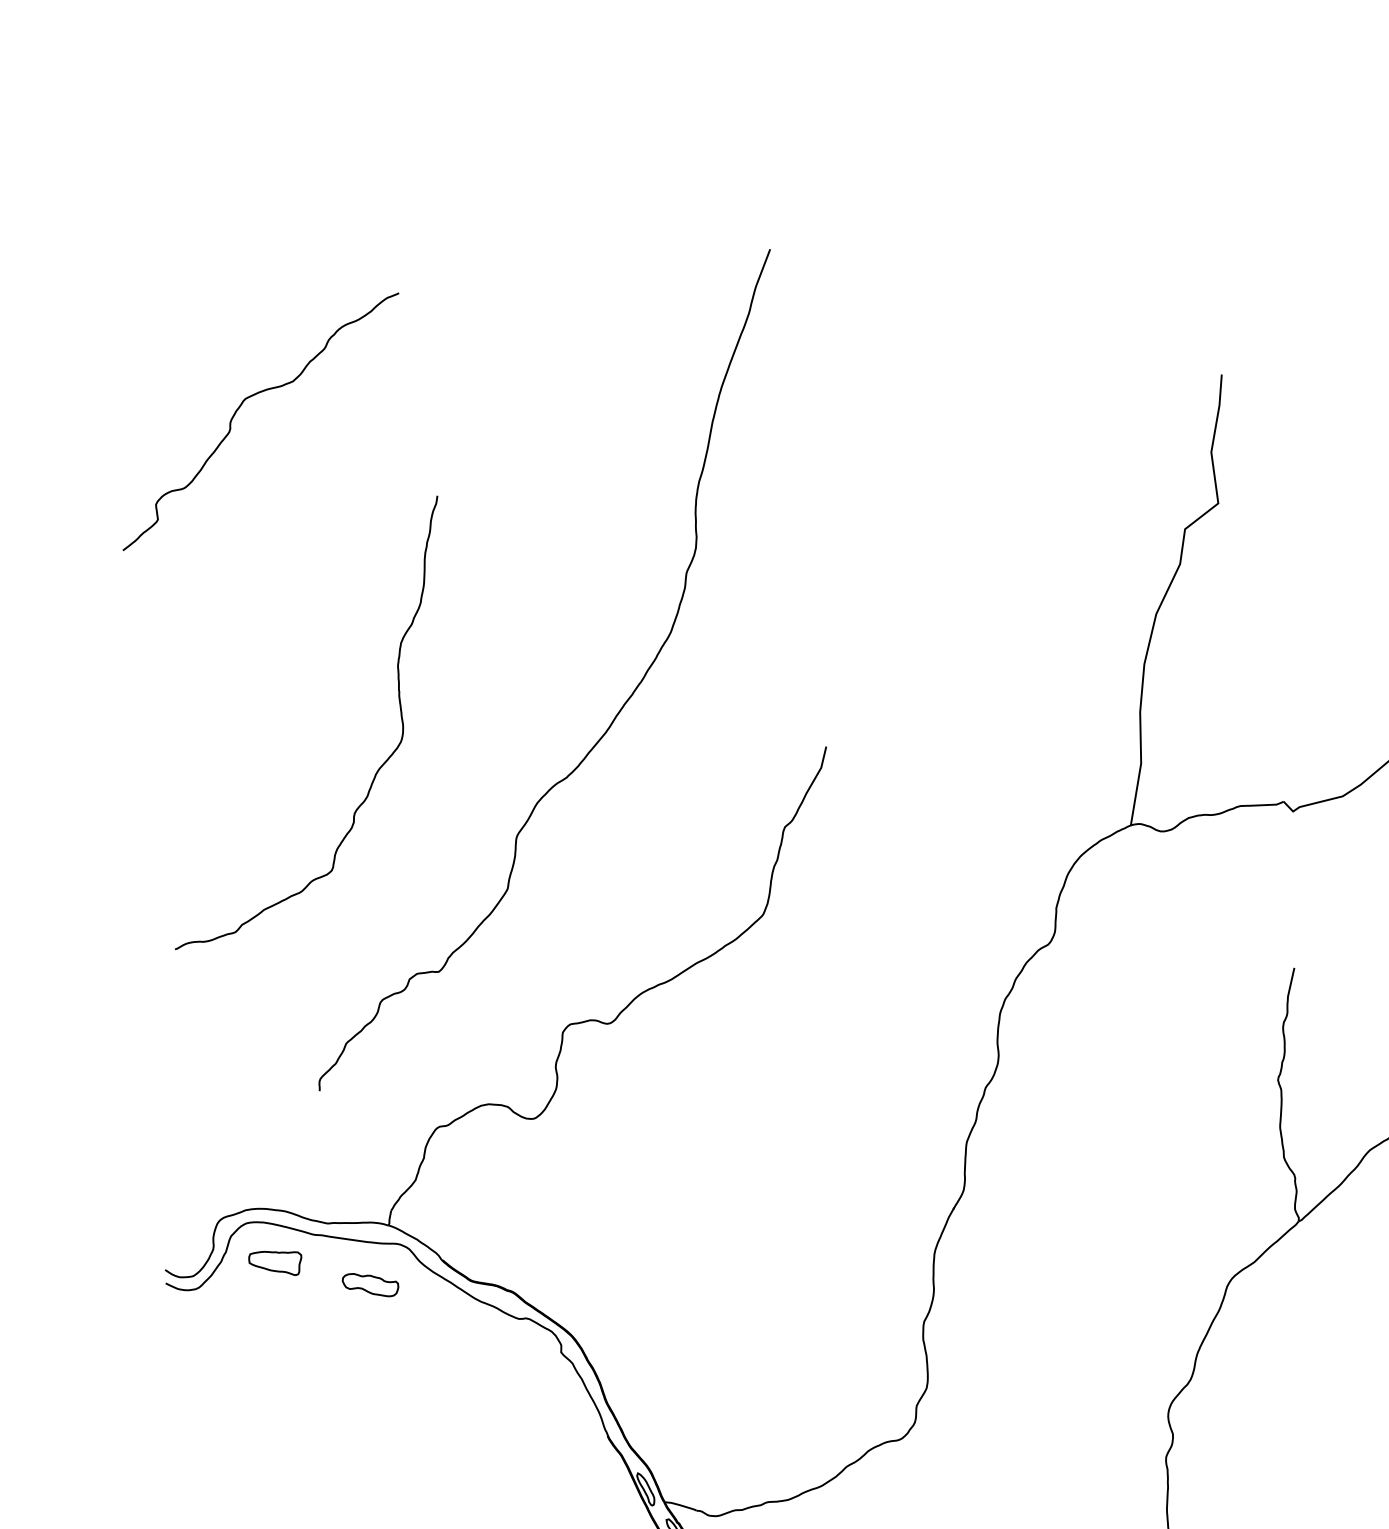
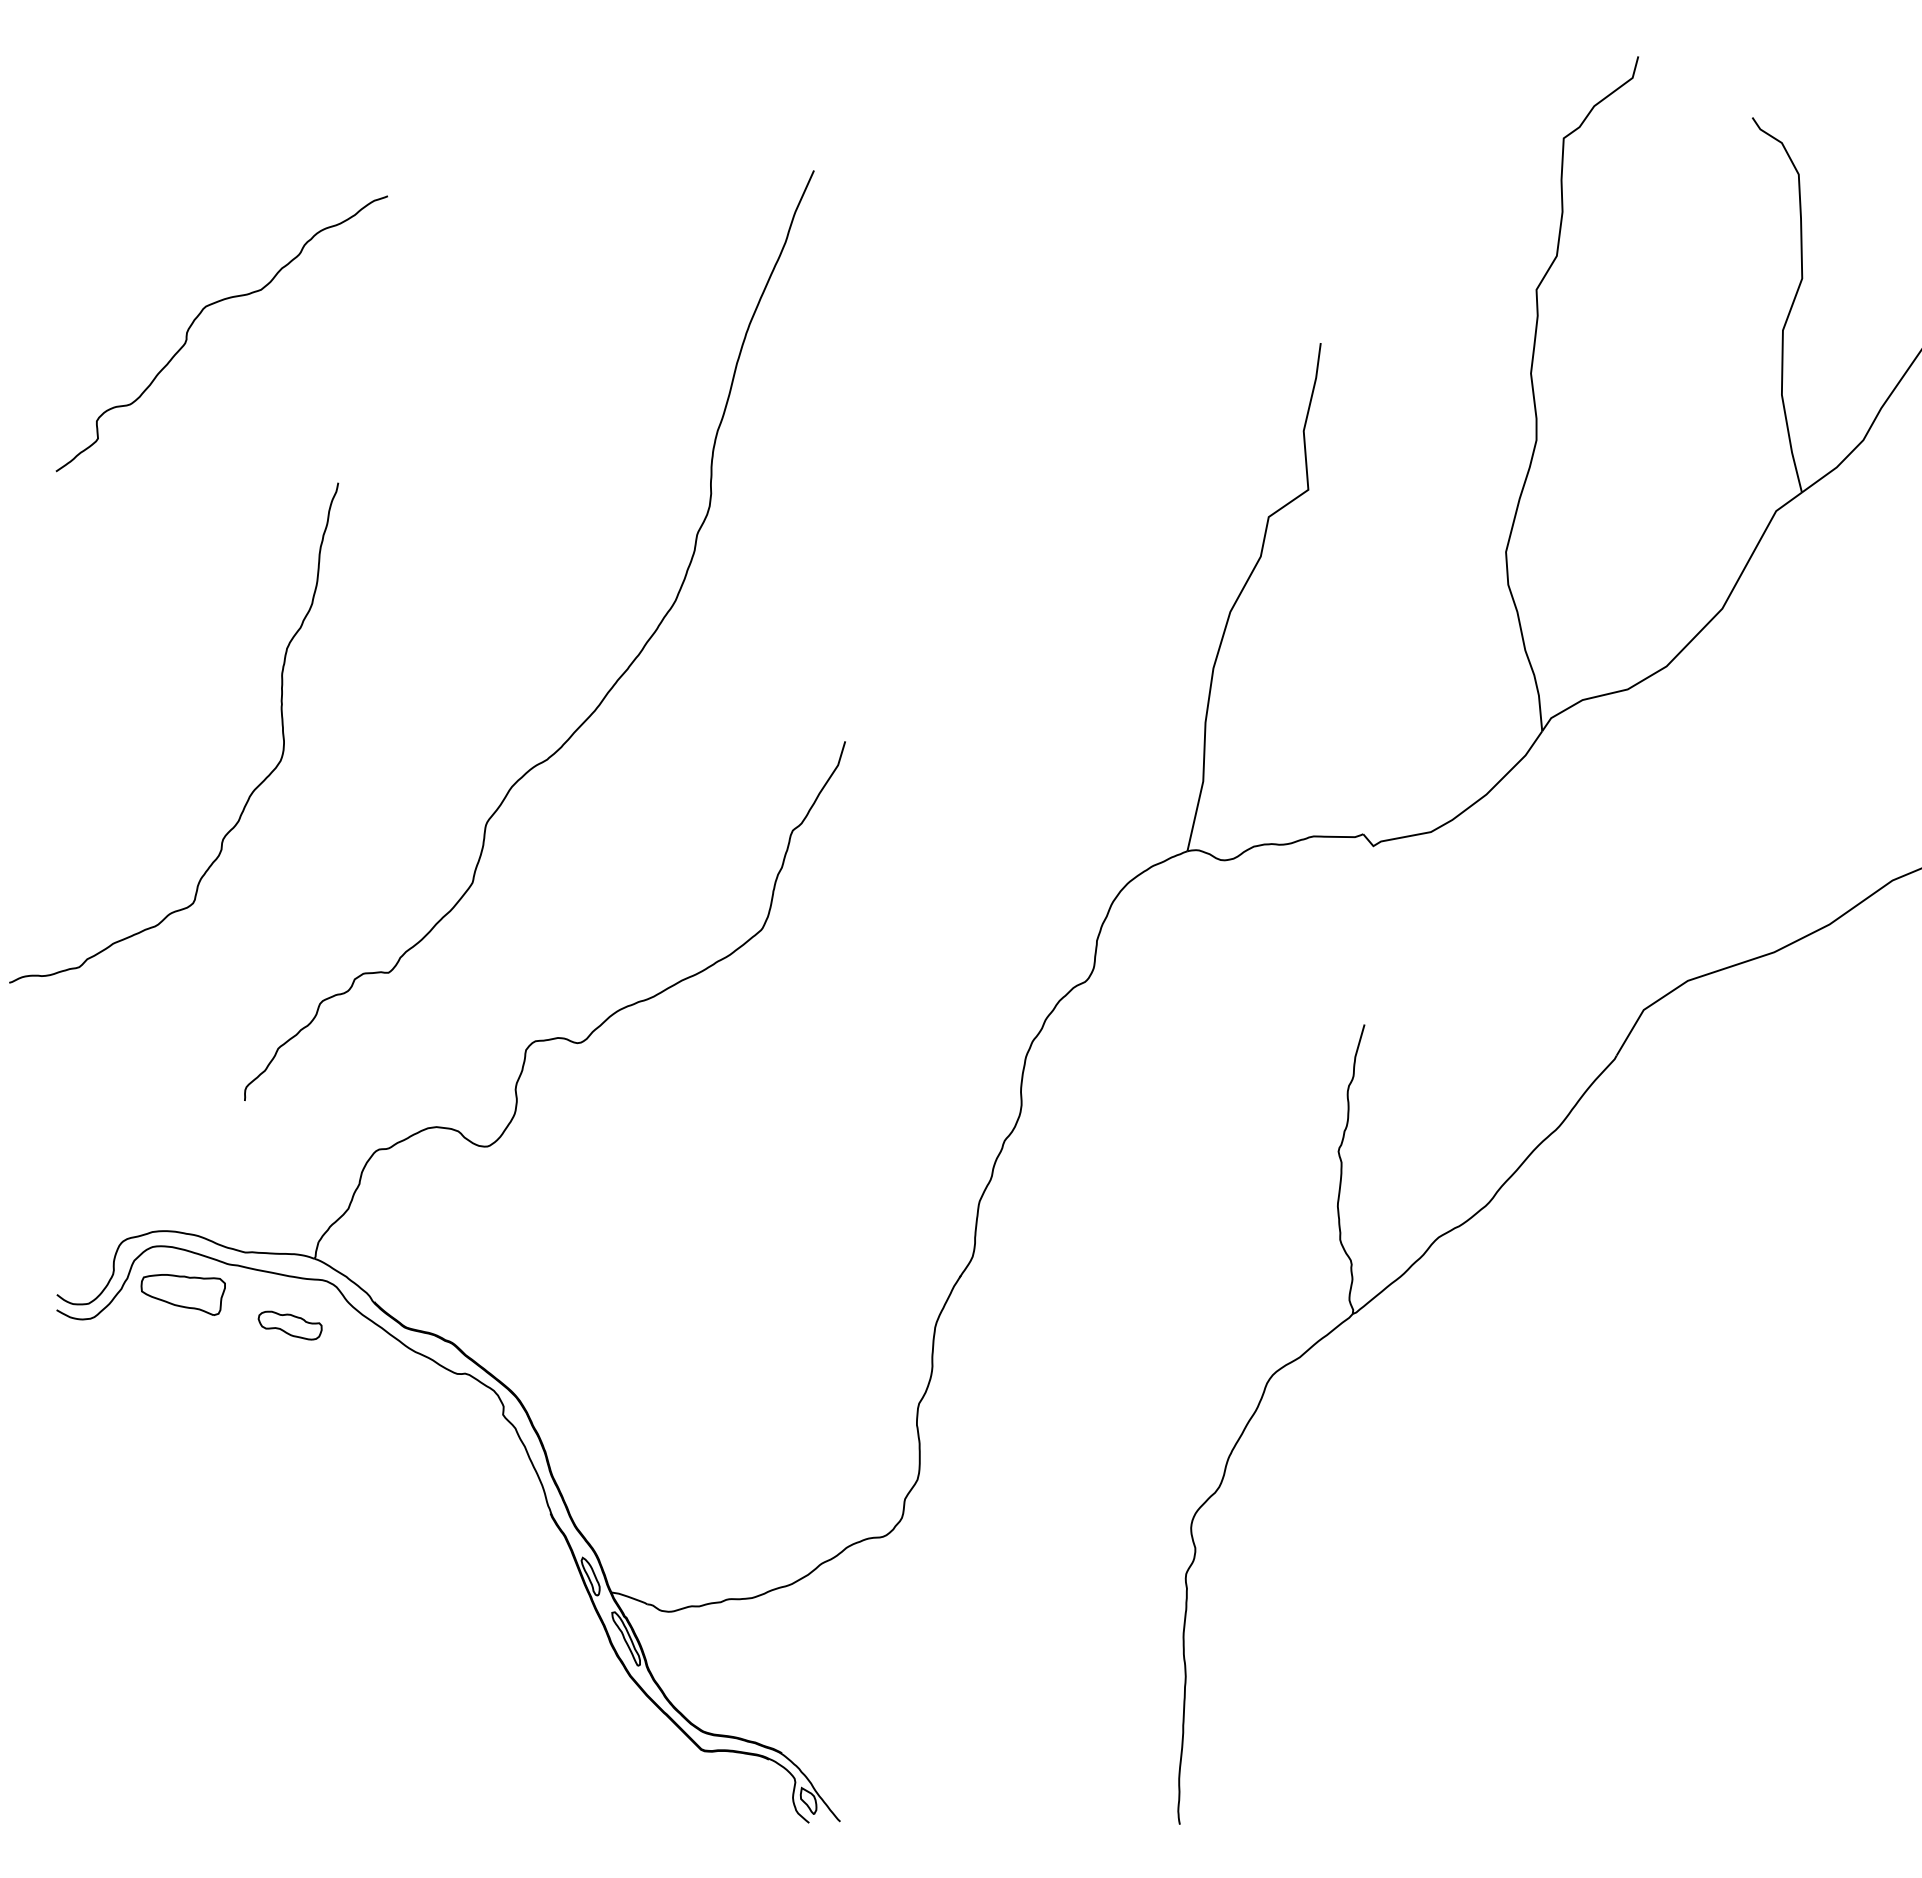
curve: (378, 768) -> (253, 789), moved
part: (274, 1263) -> (182, 1294), size x1.4

